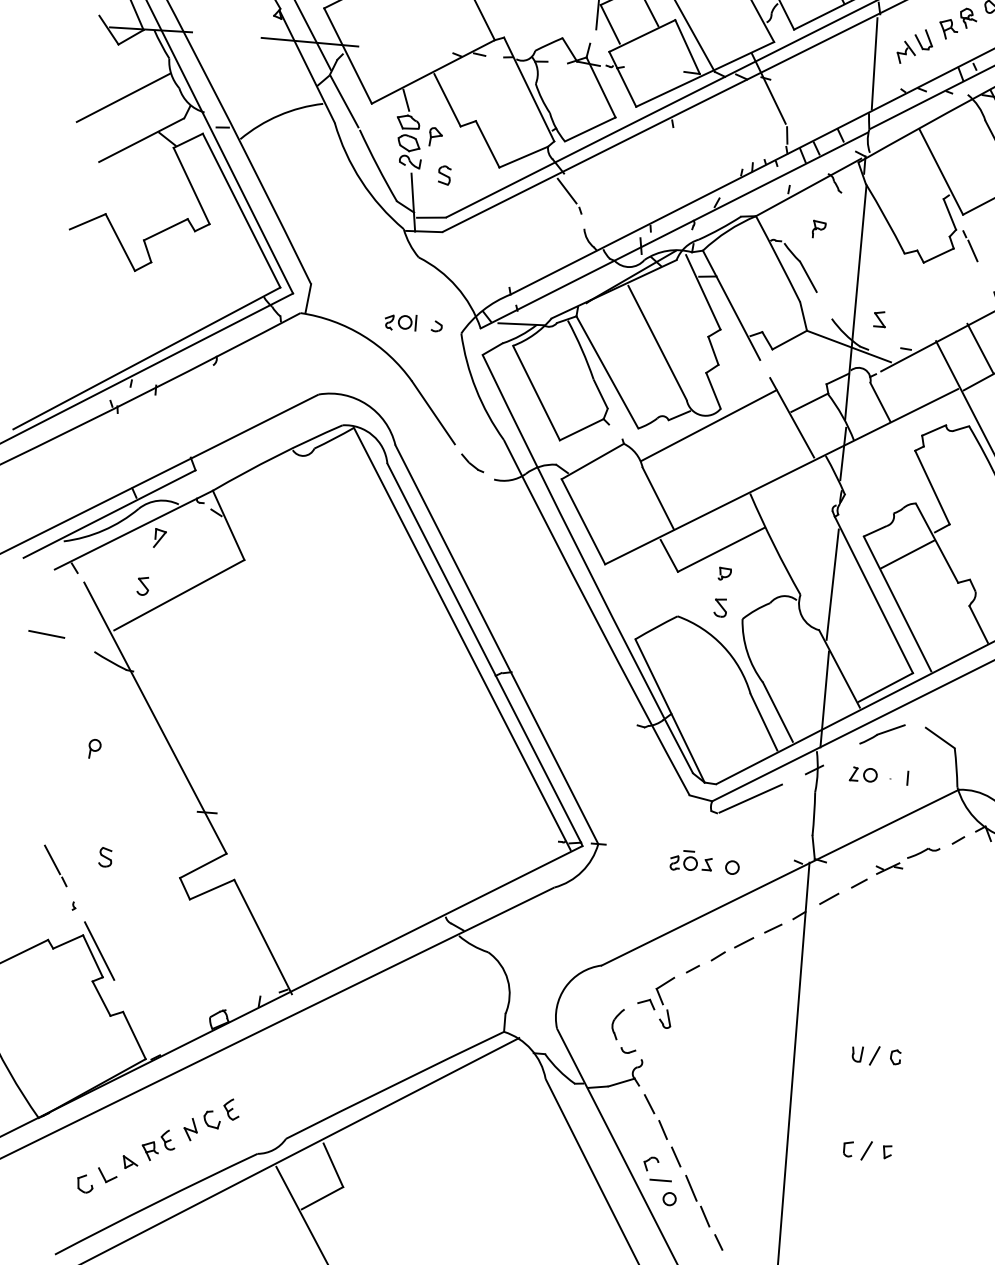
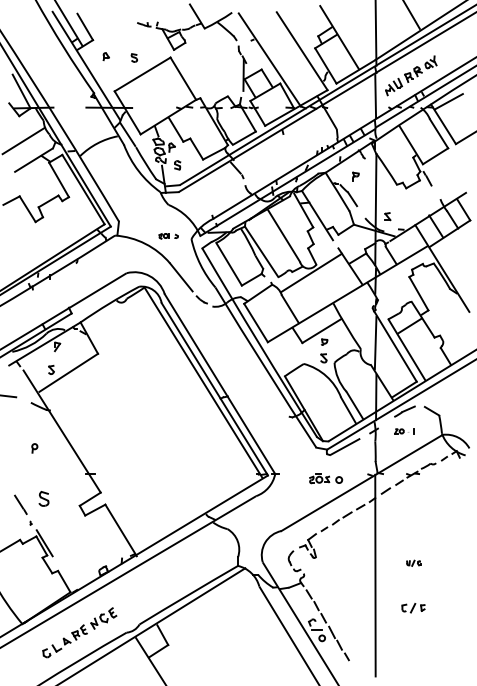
part: (413, 322) -> (168, 235), size x0.7
part: (878, 776) -> (404, 431), size x0.7
part: (104, 856) -> (43, 498), size x1.6
part: (875, 1056) -> (413, 563), size x0.6

